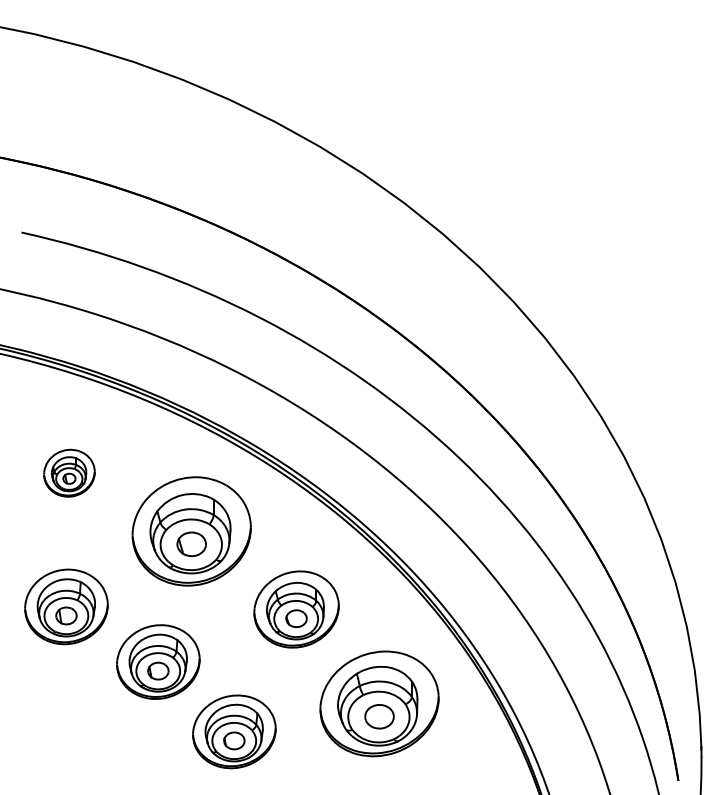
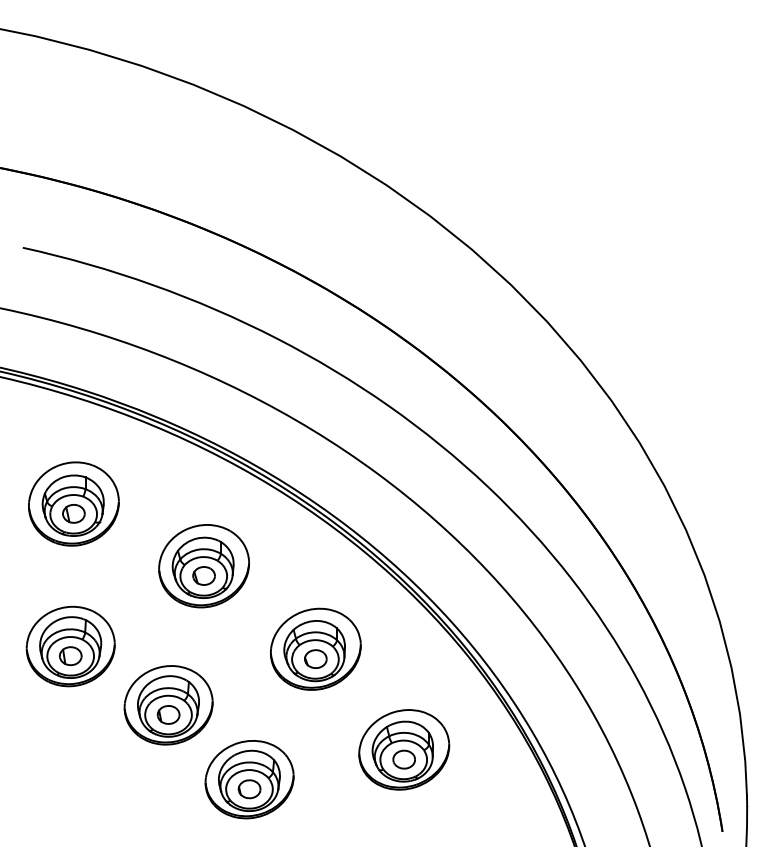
part: (69, 473) -> (73, 504), size x1.67
part: (191, 531) -> (203, 566), size x0.71
part: (379, 703) -> (404, 749), size x0.71

